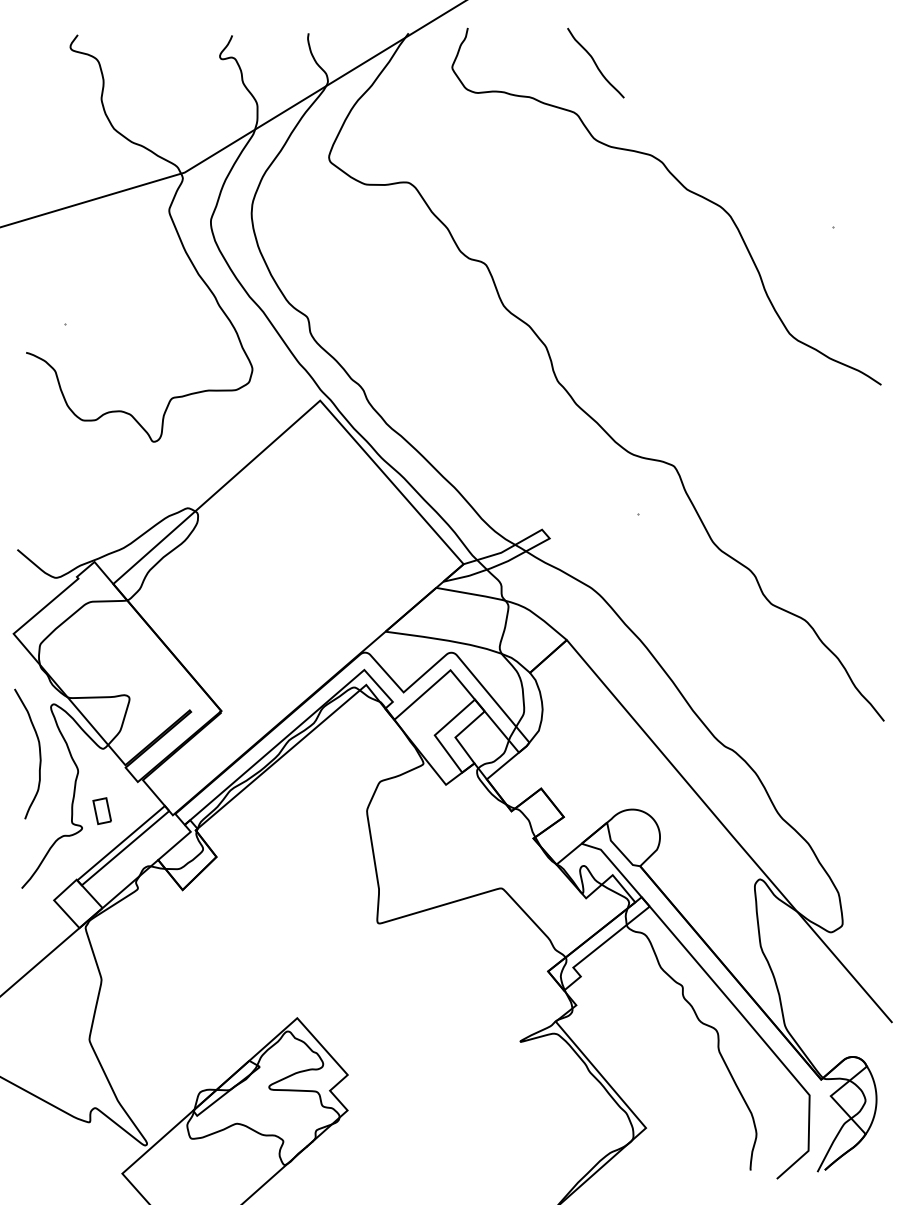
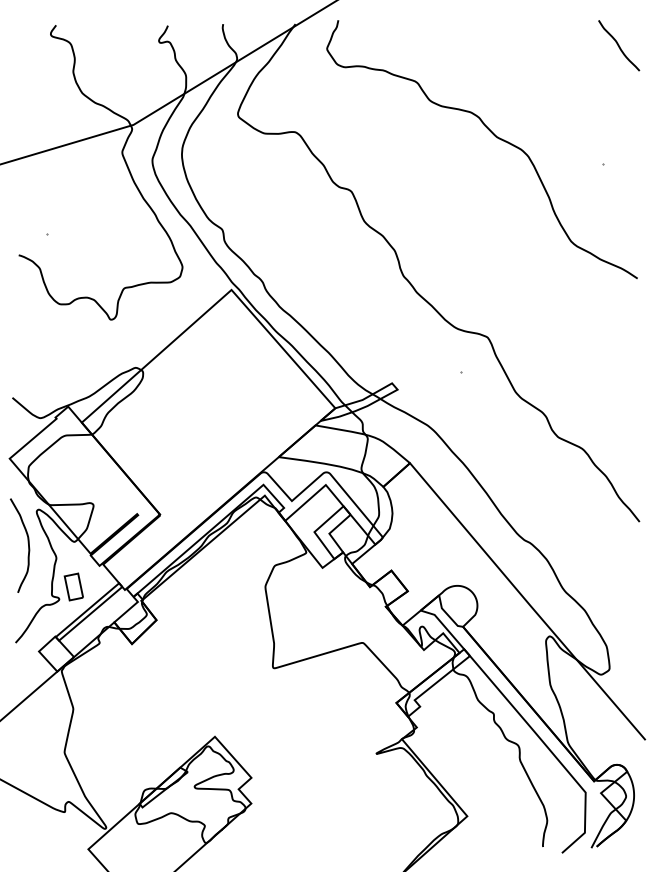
curve: (595, 62) -> (618, 45), moved
part: (101, 810) -> (73, 586), size x1.43

